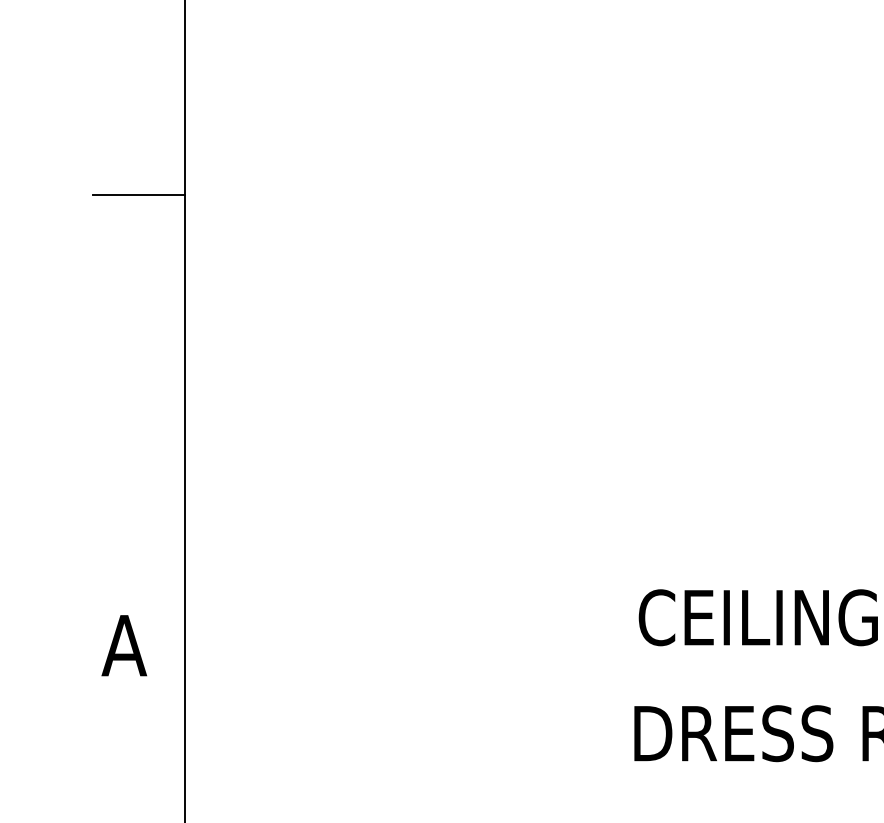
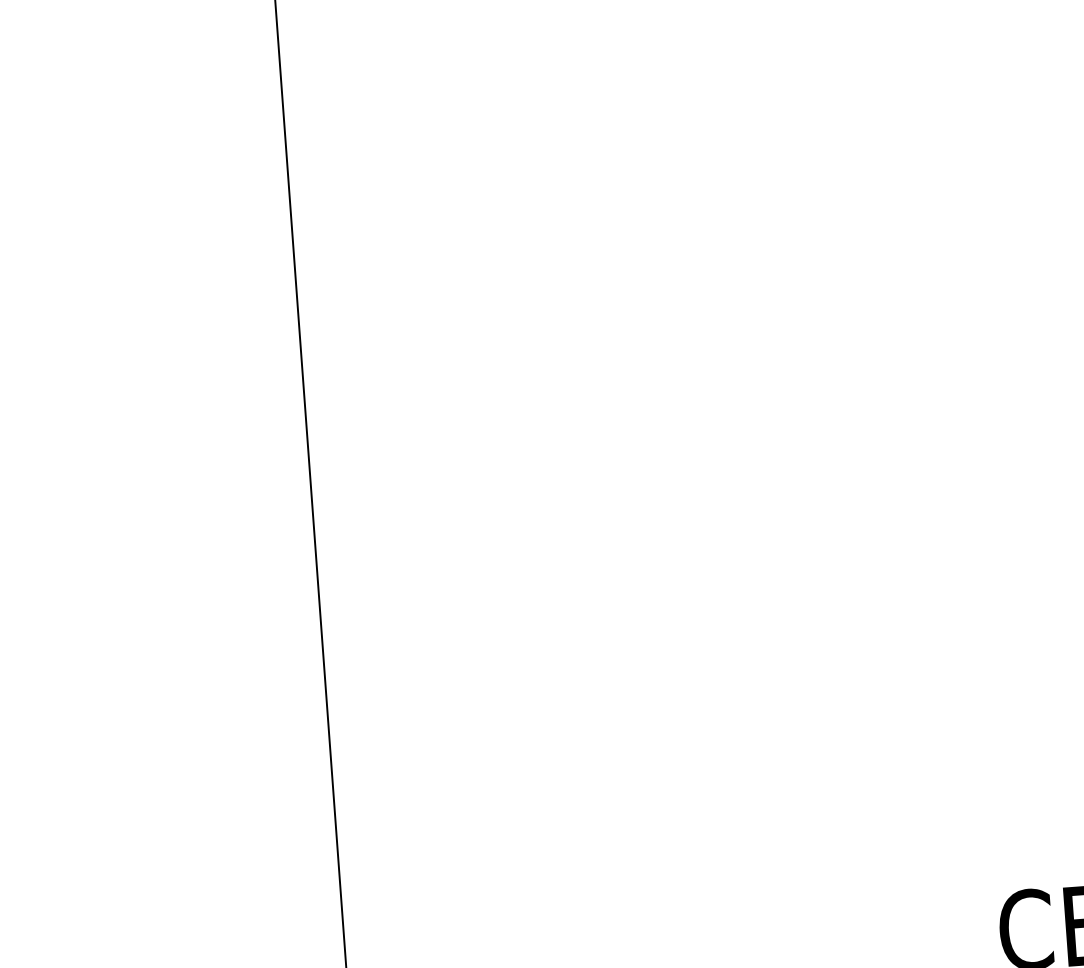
line: (138, 195) -> (235, 377), removed

